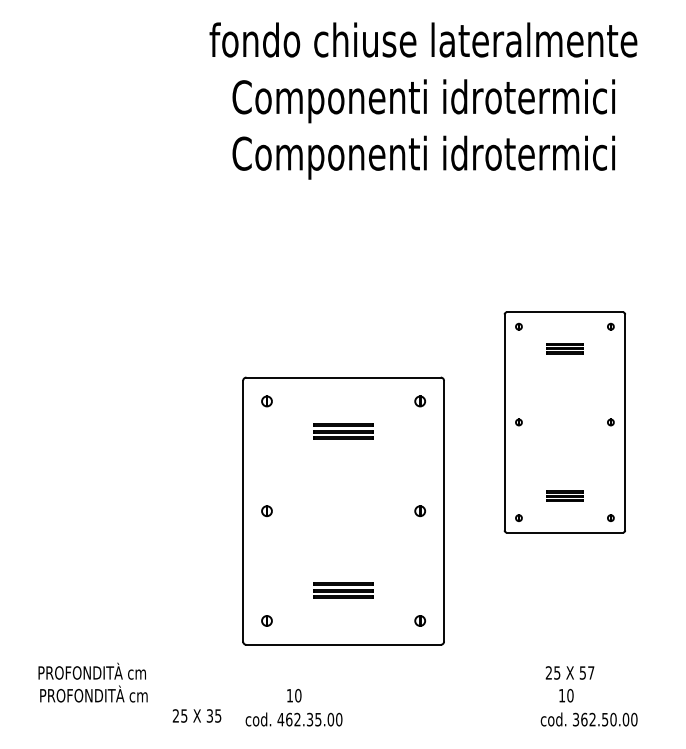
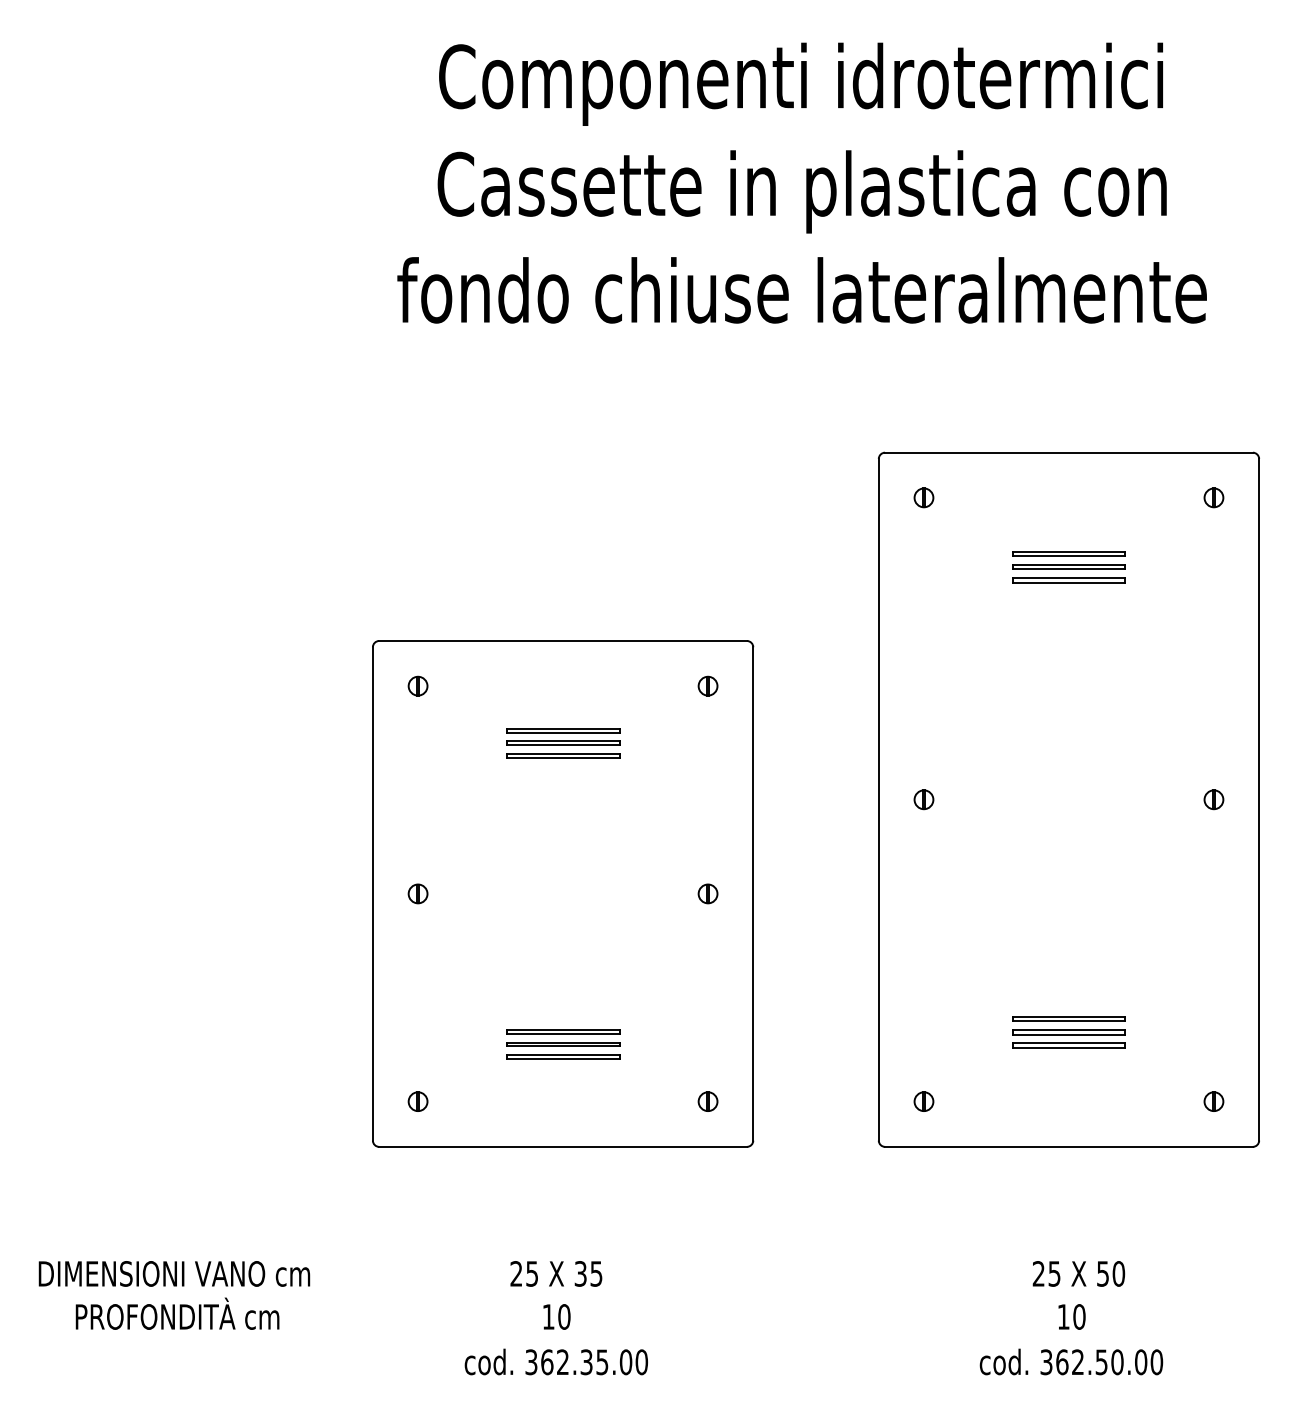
text: (423, 44) -> (801, 84), fondo chiuse lateralmente -> Componenti idrotermici
text: (423, 101) -> (801, 192), Componenti idrotermici -> Cassette in plastica con
text: (423, 157) -> (801, 298), Componenti idrotermici -> fondo chiuse lateralmente
part: (564, 422) -> (1068, 799), size x1.67
part: (343, 510) -> (562, 892), moved
text: (91, 670) -> (172, 1269), PROFONDITÀ cm -> DIMENSIONI VANO cm
text: (591, 672) -> (1119, 1273), 57 -> 50
text: (196, 715) -> (555, 1273), moved
text: (280, 719) -> (530, 1361), 462.35.00 -> 362.35.00
text: (588, 719) -> (1070, 1361), moved

